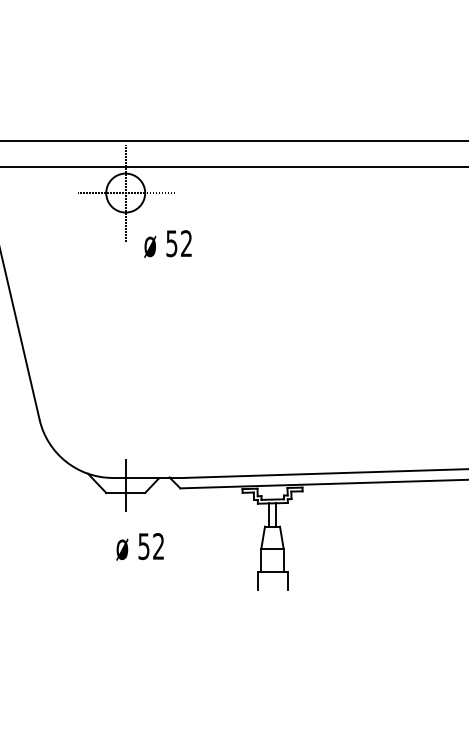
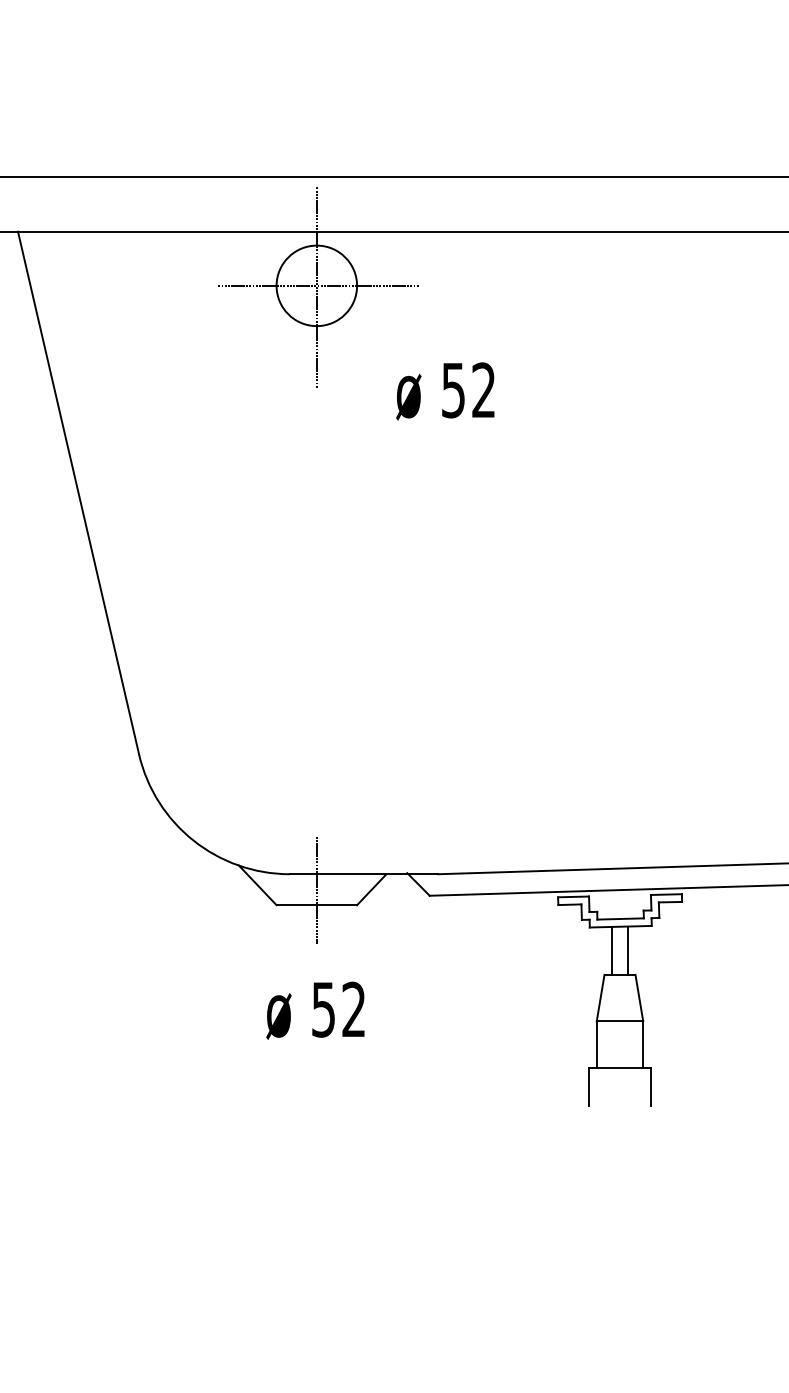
text: (167, 243) -> (444, 390), moved
text: (139, 546) -> (314, 1009), moved

